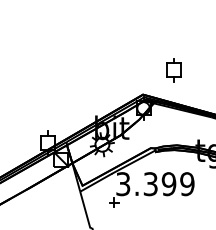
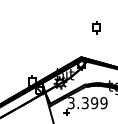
part: (172, 69) -> (96, 27), moved

